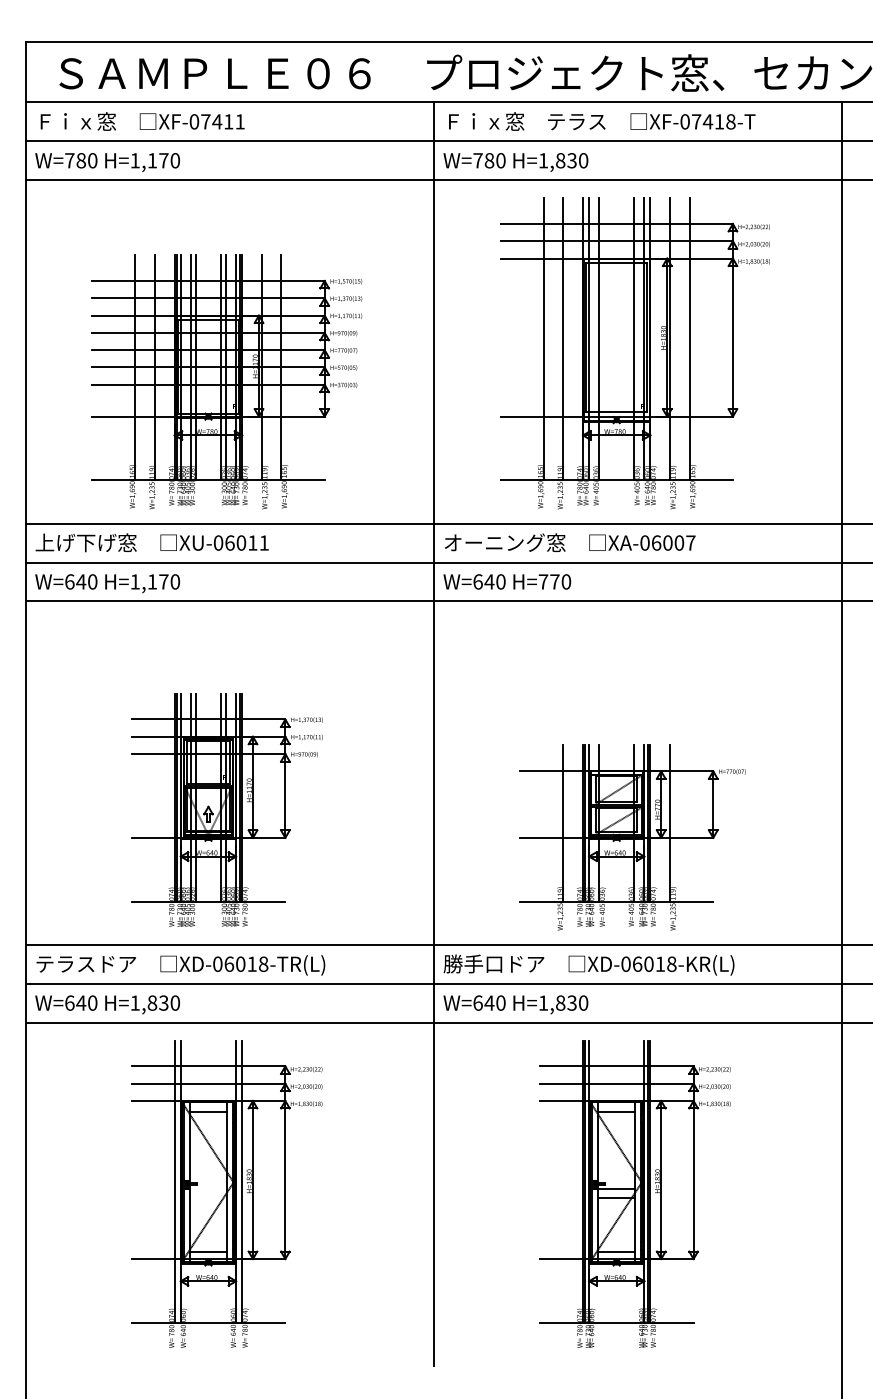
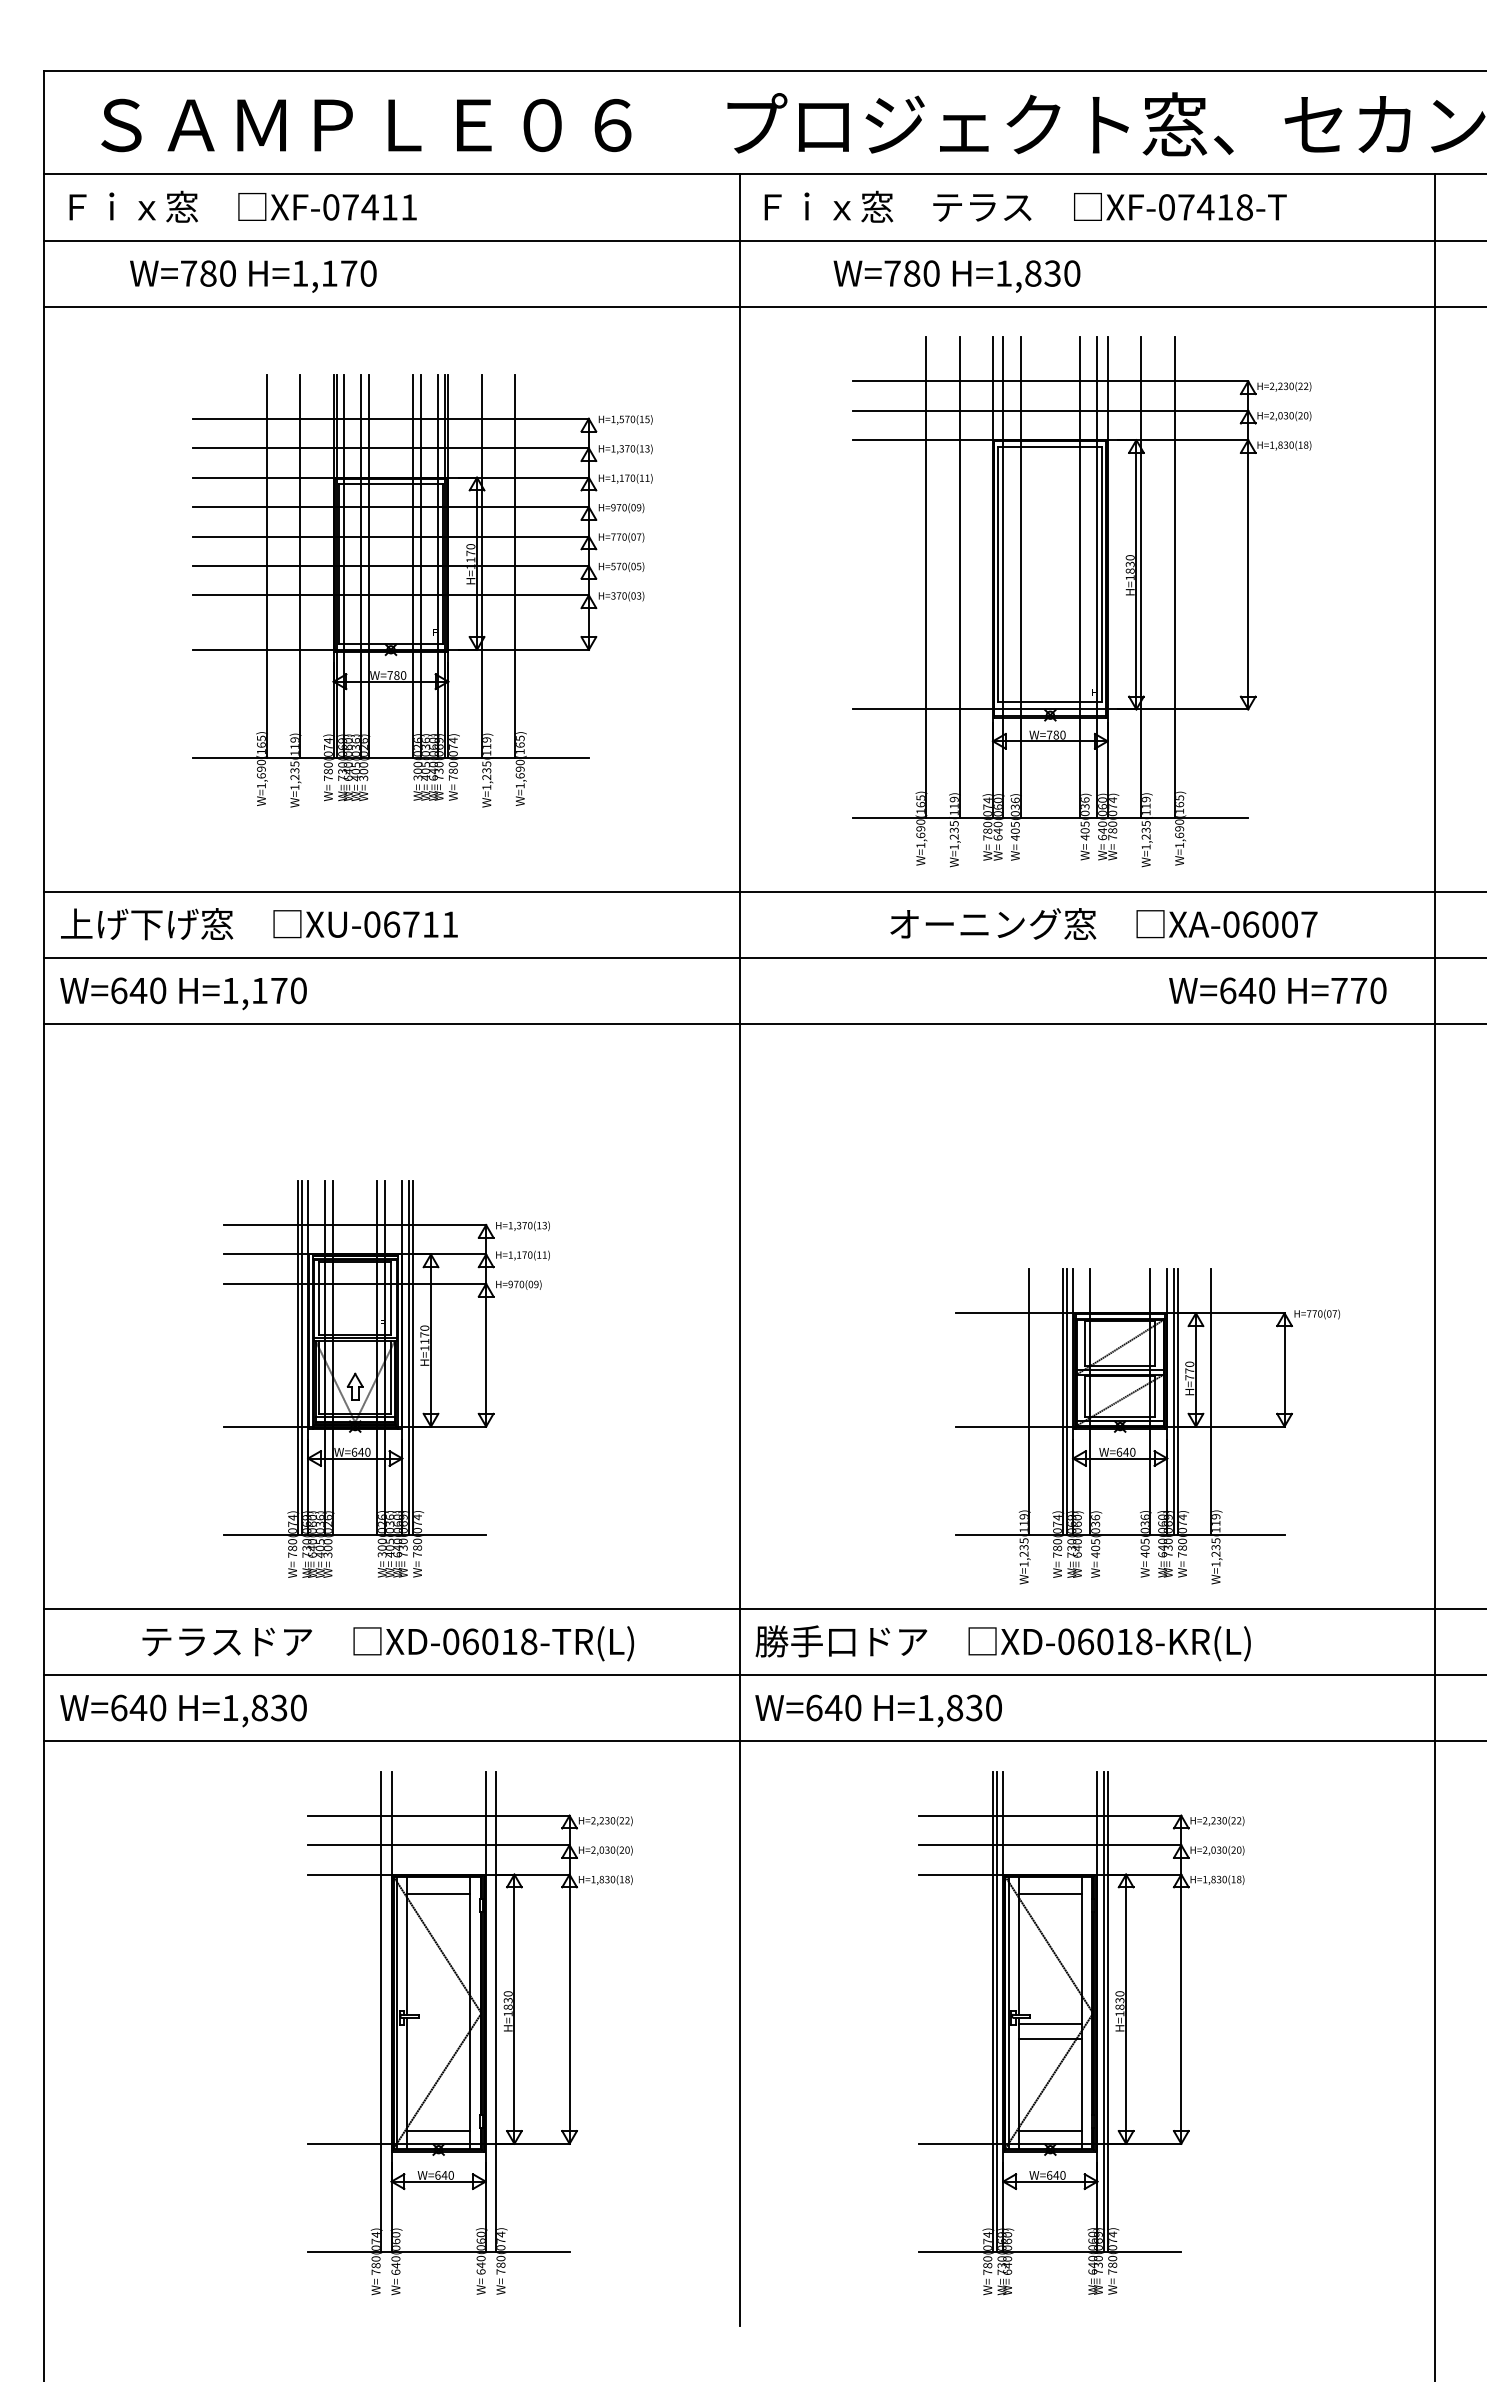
text: (107, 162) -> (253, 276), moved
text: (515, 162) -> (956, 276), moved
part: (226, 381) -> (421, 589), moved
text: (241, 542) -> (411, 923), XU-06011 -> XU-06711
text: (570, 542) -> (1104, 923), moved
text: (507, 581) -> (1278, 990), moved
part: (632, 837) -> (1147, 1425), moved
text: (180, 965) -> (387, 1643), moved
part: (226, 1193) -> (469, 2032), moved

